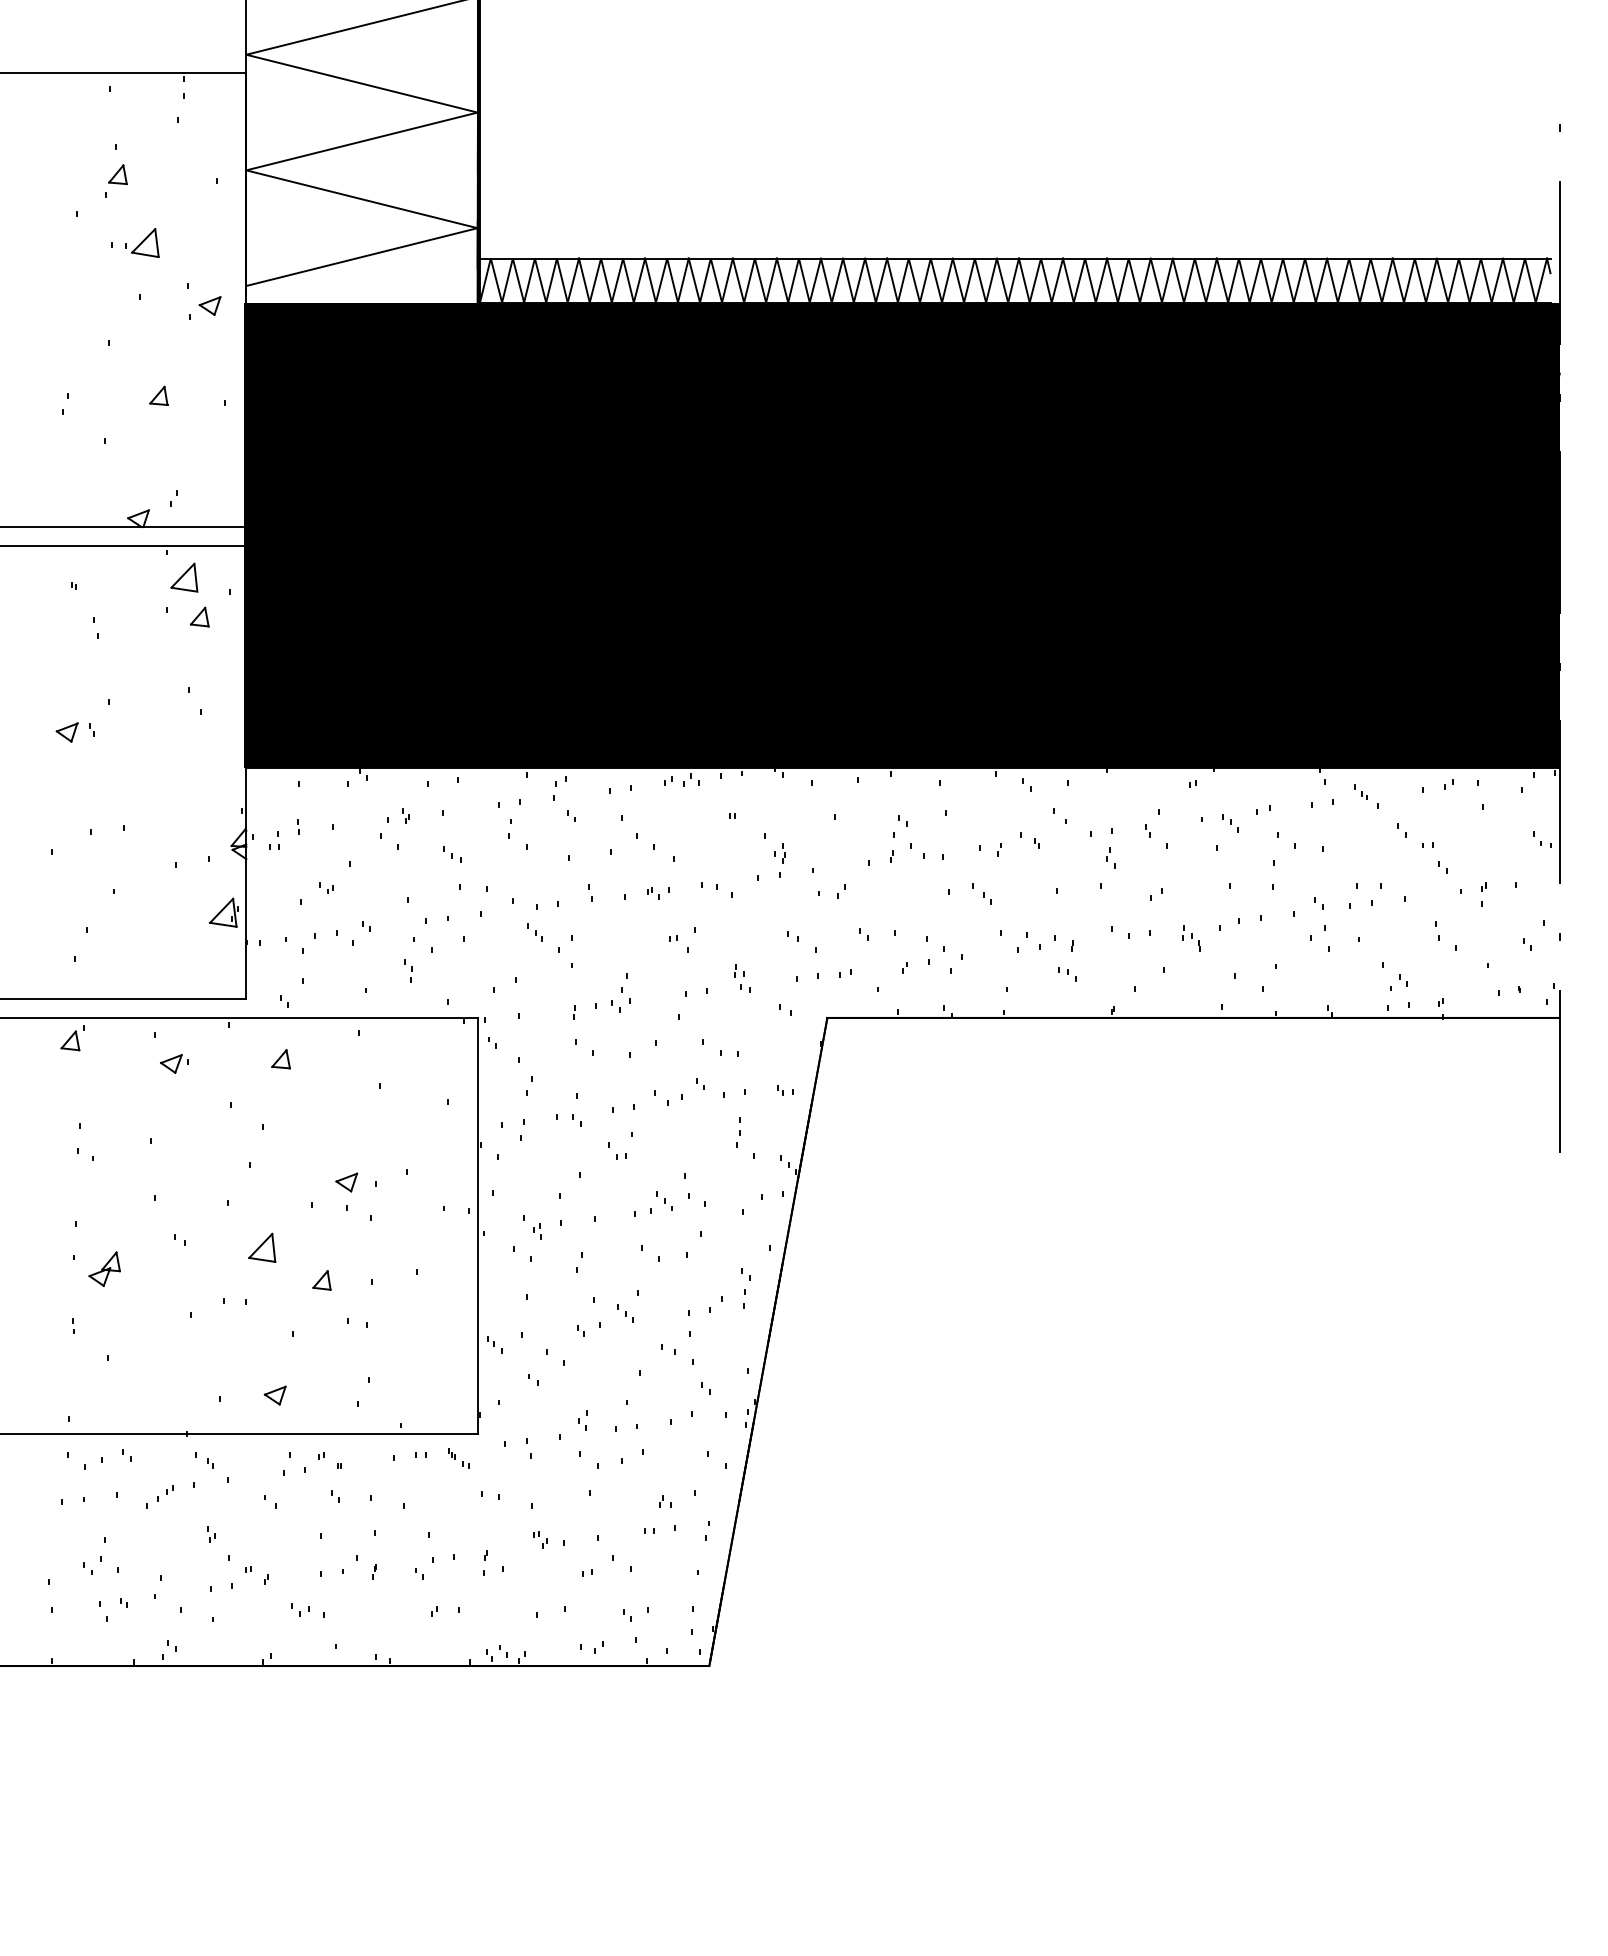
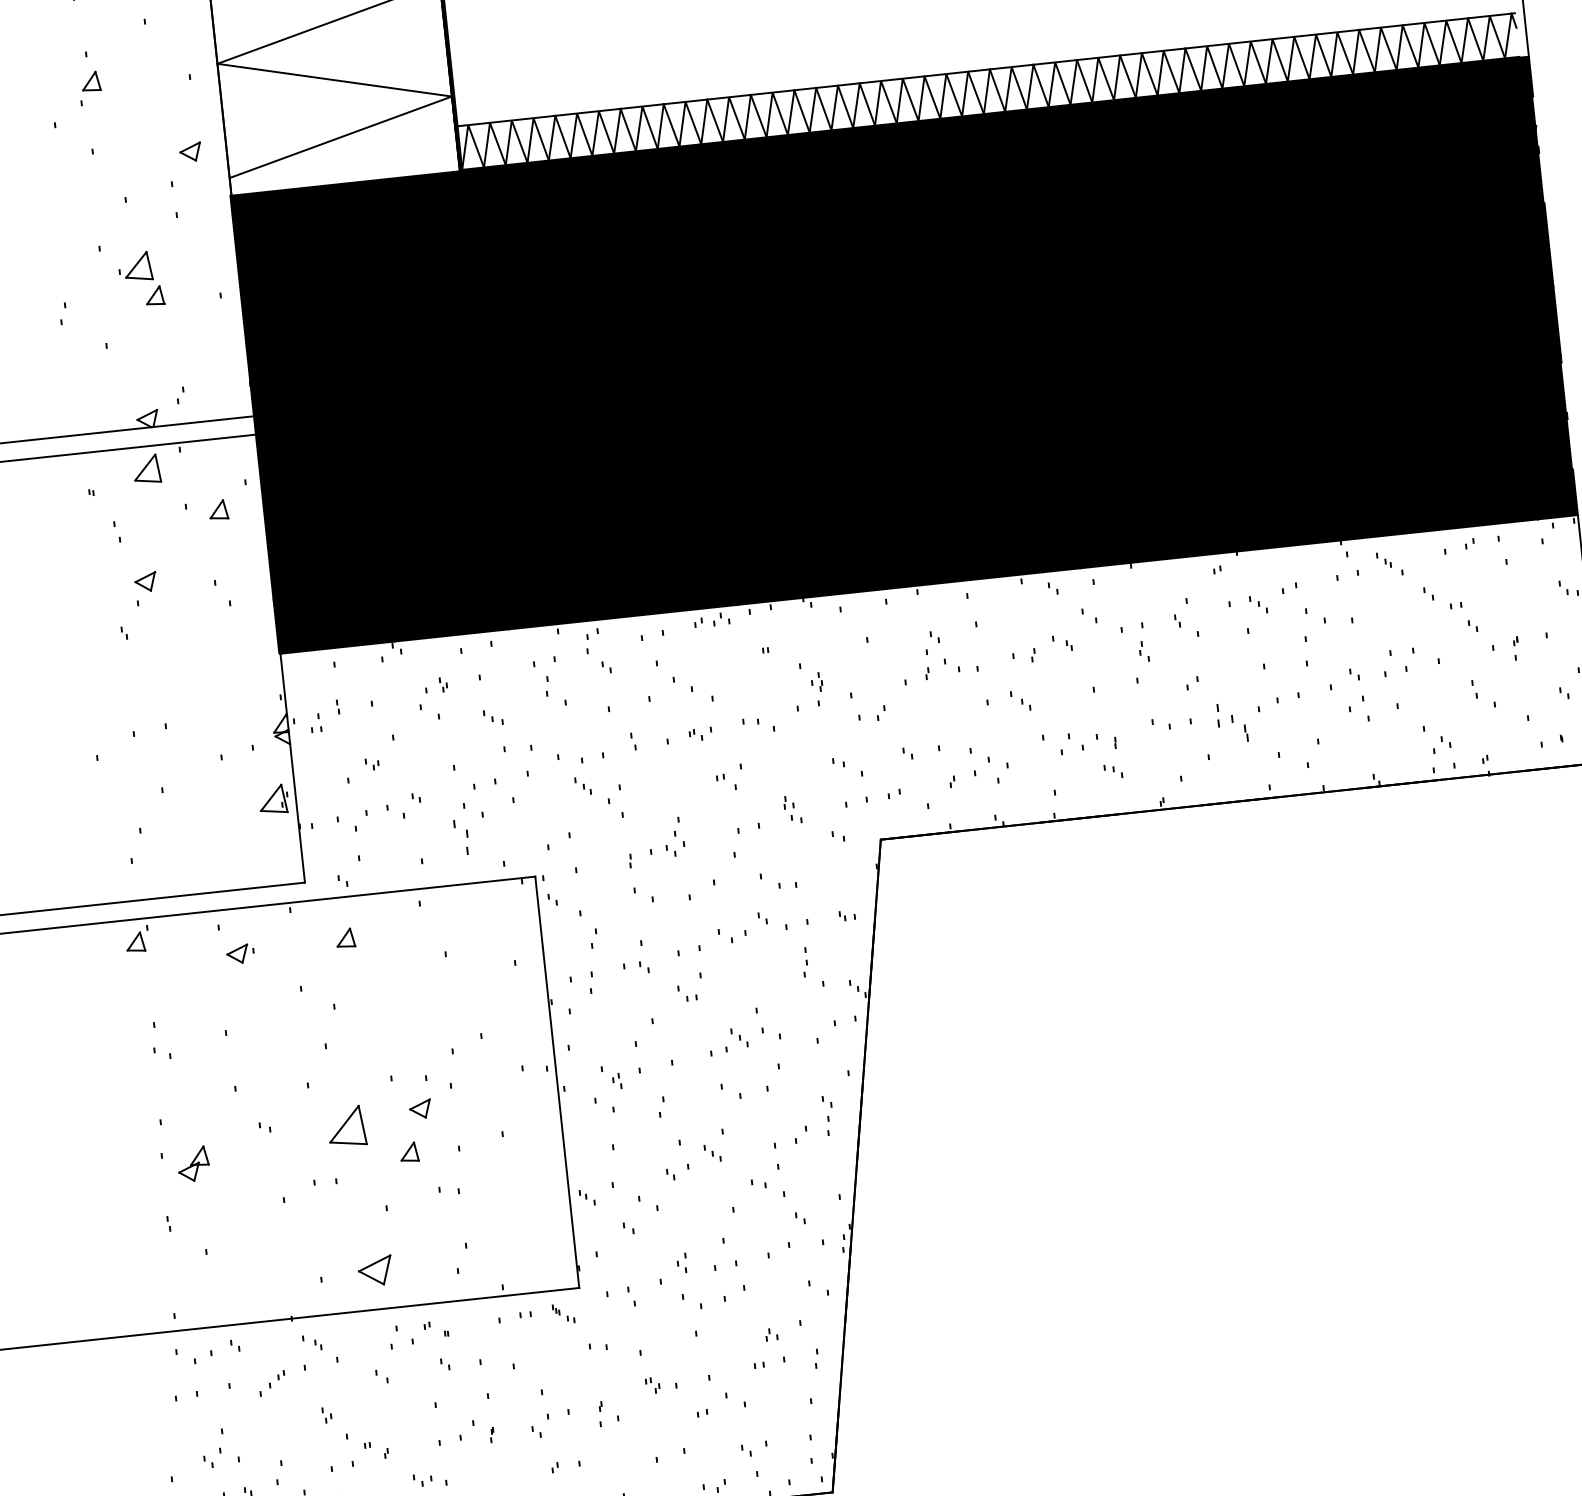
part: (142, 242) -> (135, 266), moved
part: (209, 305) -> (190, 151), moved
part: (184, 577) -> (147, 469), moved
part: (66, 732) -> (145, 582), moved
part: (1191, 938) -> (1232, 722), size x1.6
part: (408, 970) -> (462, 837), size x1.6
part: (346, 1182) -> (420, 1109), moved
part: (262, 1247) -> (347, 1126), size x1.4
part: (274, 1395) -> (374, 1271), size x1.6

